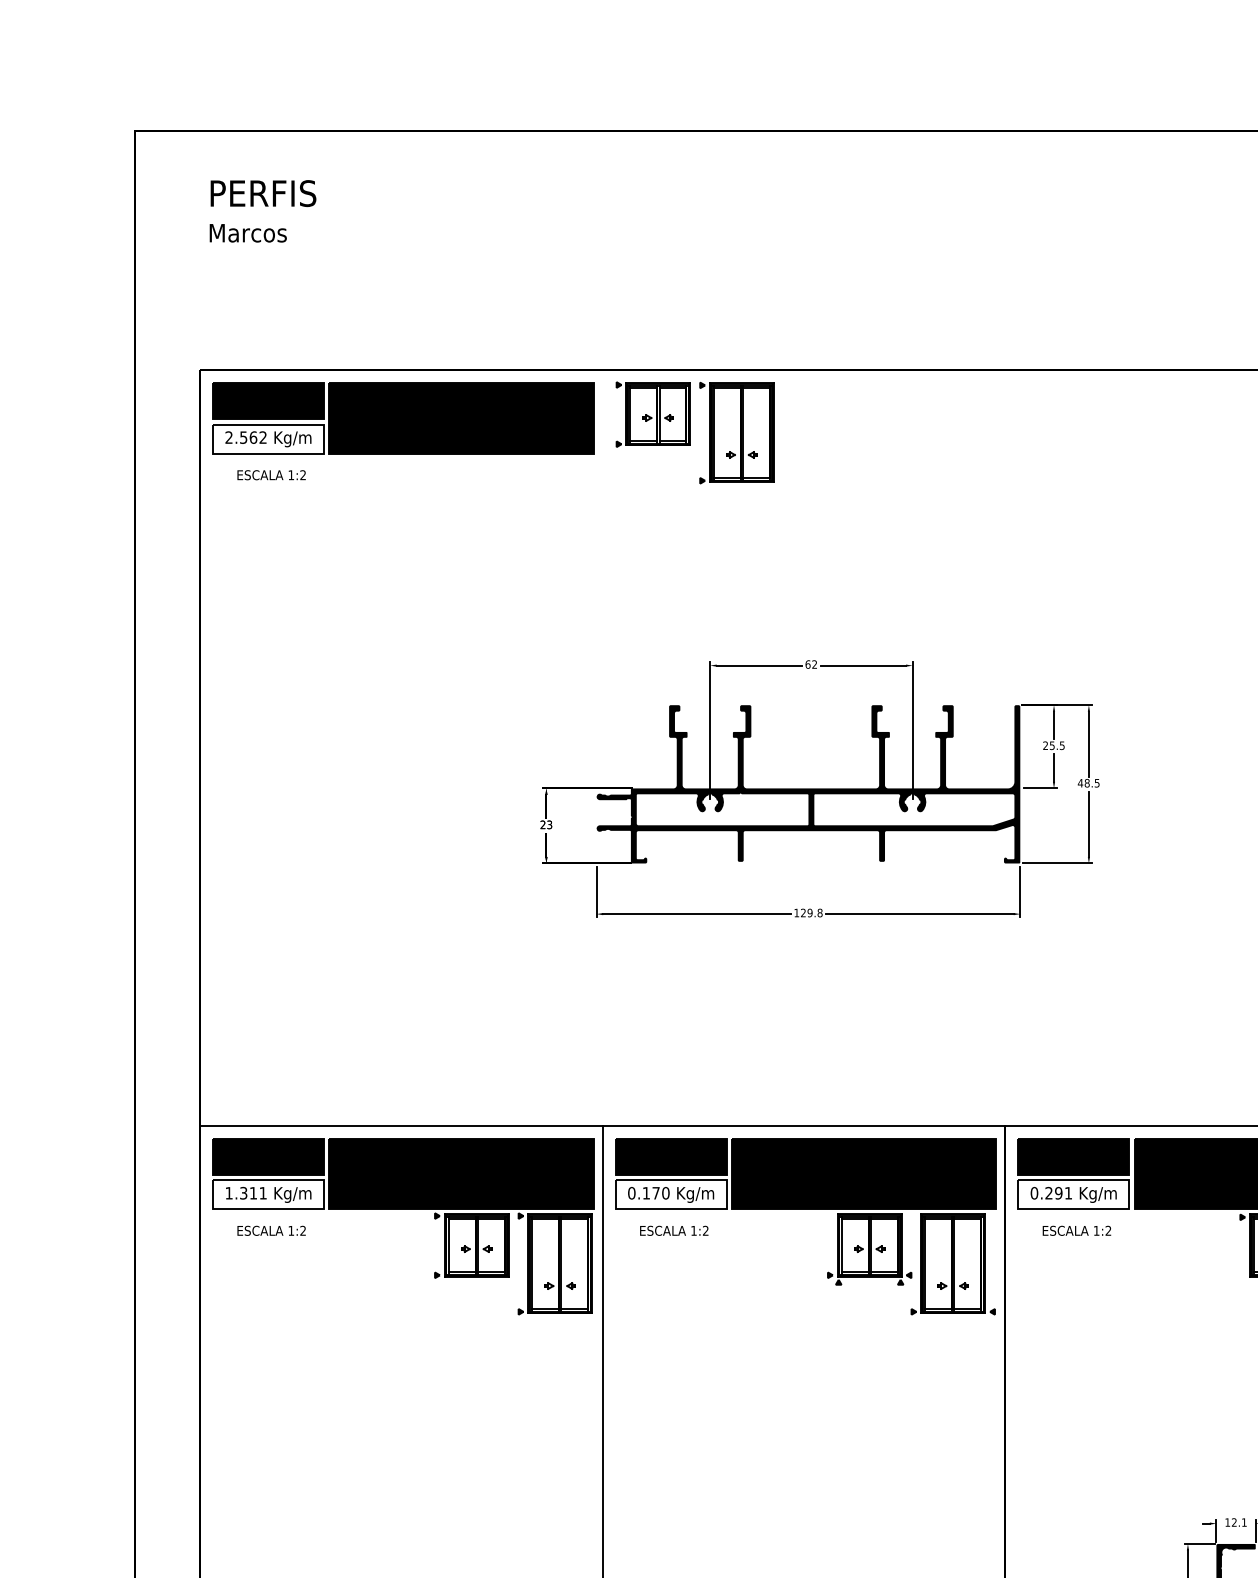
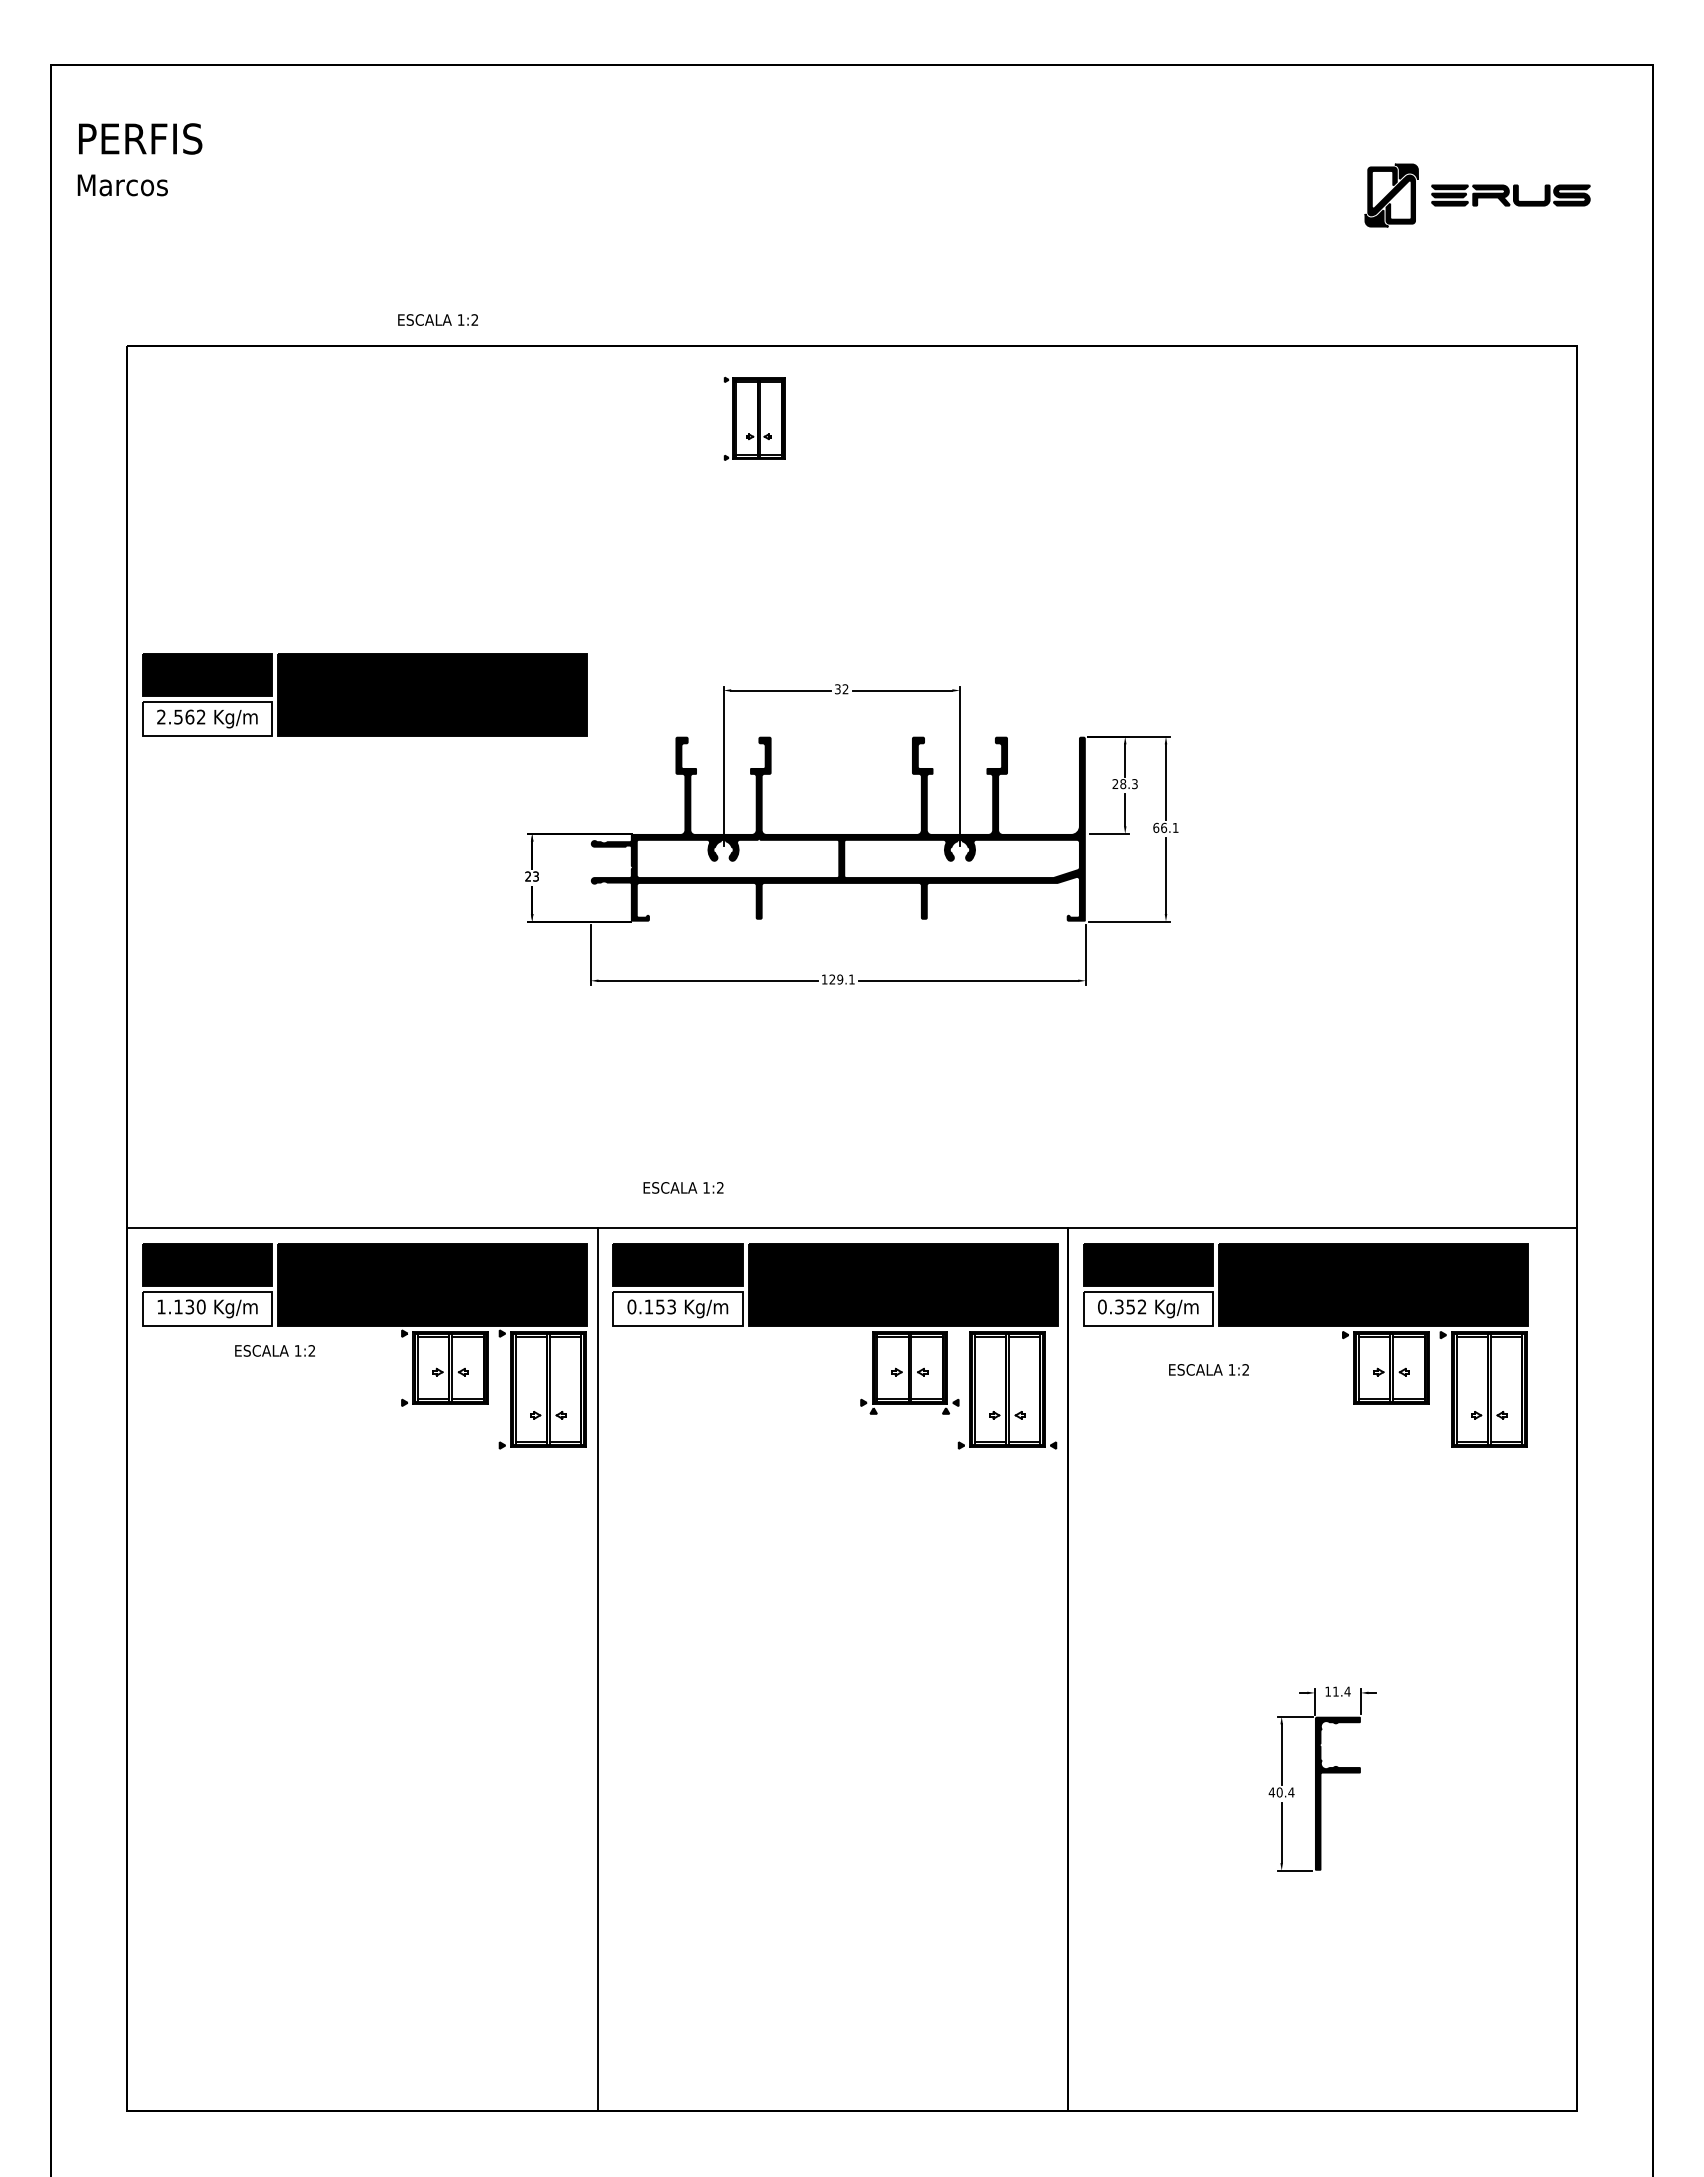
text: (262, 211) -> (139, 159), moved
part: (652, 413) -> (656, 396), removed
part: (402, 418) -> (364, 694), moved
part: (736, 432) -> (754, 418), size x0.7
text: (271, 474) -> (437, 319), moved
text: (807, 664) -> (837, 689), 62 -> 32
text: (1056, 746) -> (1128, 784), 25.5 -> 28.3
text: (1088, 782) -> (1165, 827), 48.5 -> 66.1
text: (819, 912) -> (851, 979), 129.8 -> 129.1
text: (253, 1192) -> (189, 1306), 1.311 -> 1.130
text: (661, 1192) -> (666, 1306), 0.170 -> 0.153
text: (1058, 1192) -> (1130, 1306), 0.291 -> 0.352
text: (271, 1230) -> (274, 1350), moved
text: (674, 1230) -> (683, 1187), moved
text: (1076, 1230) -> (1208, 1369), moved
text: (1239, 1522) -> (1341, 1691), 12.1 -> 11.4

